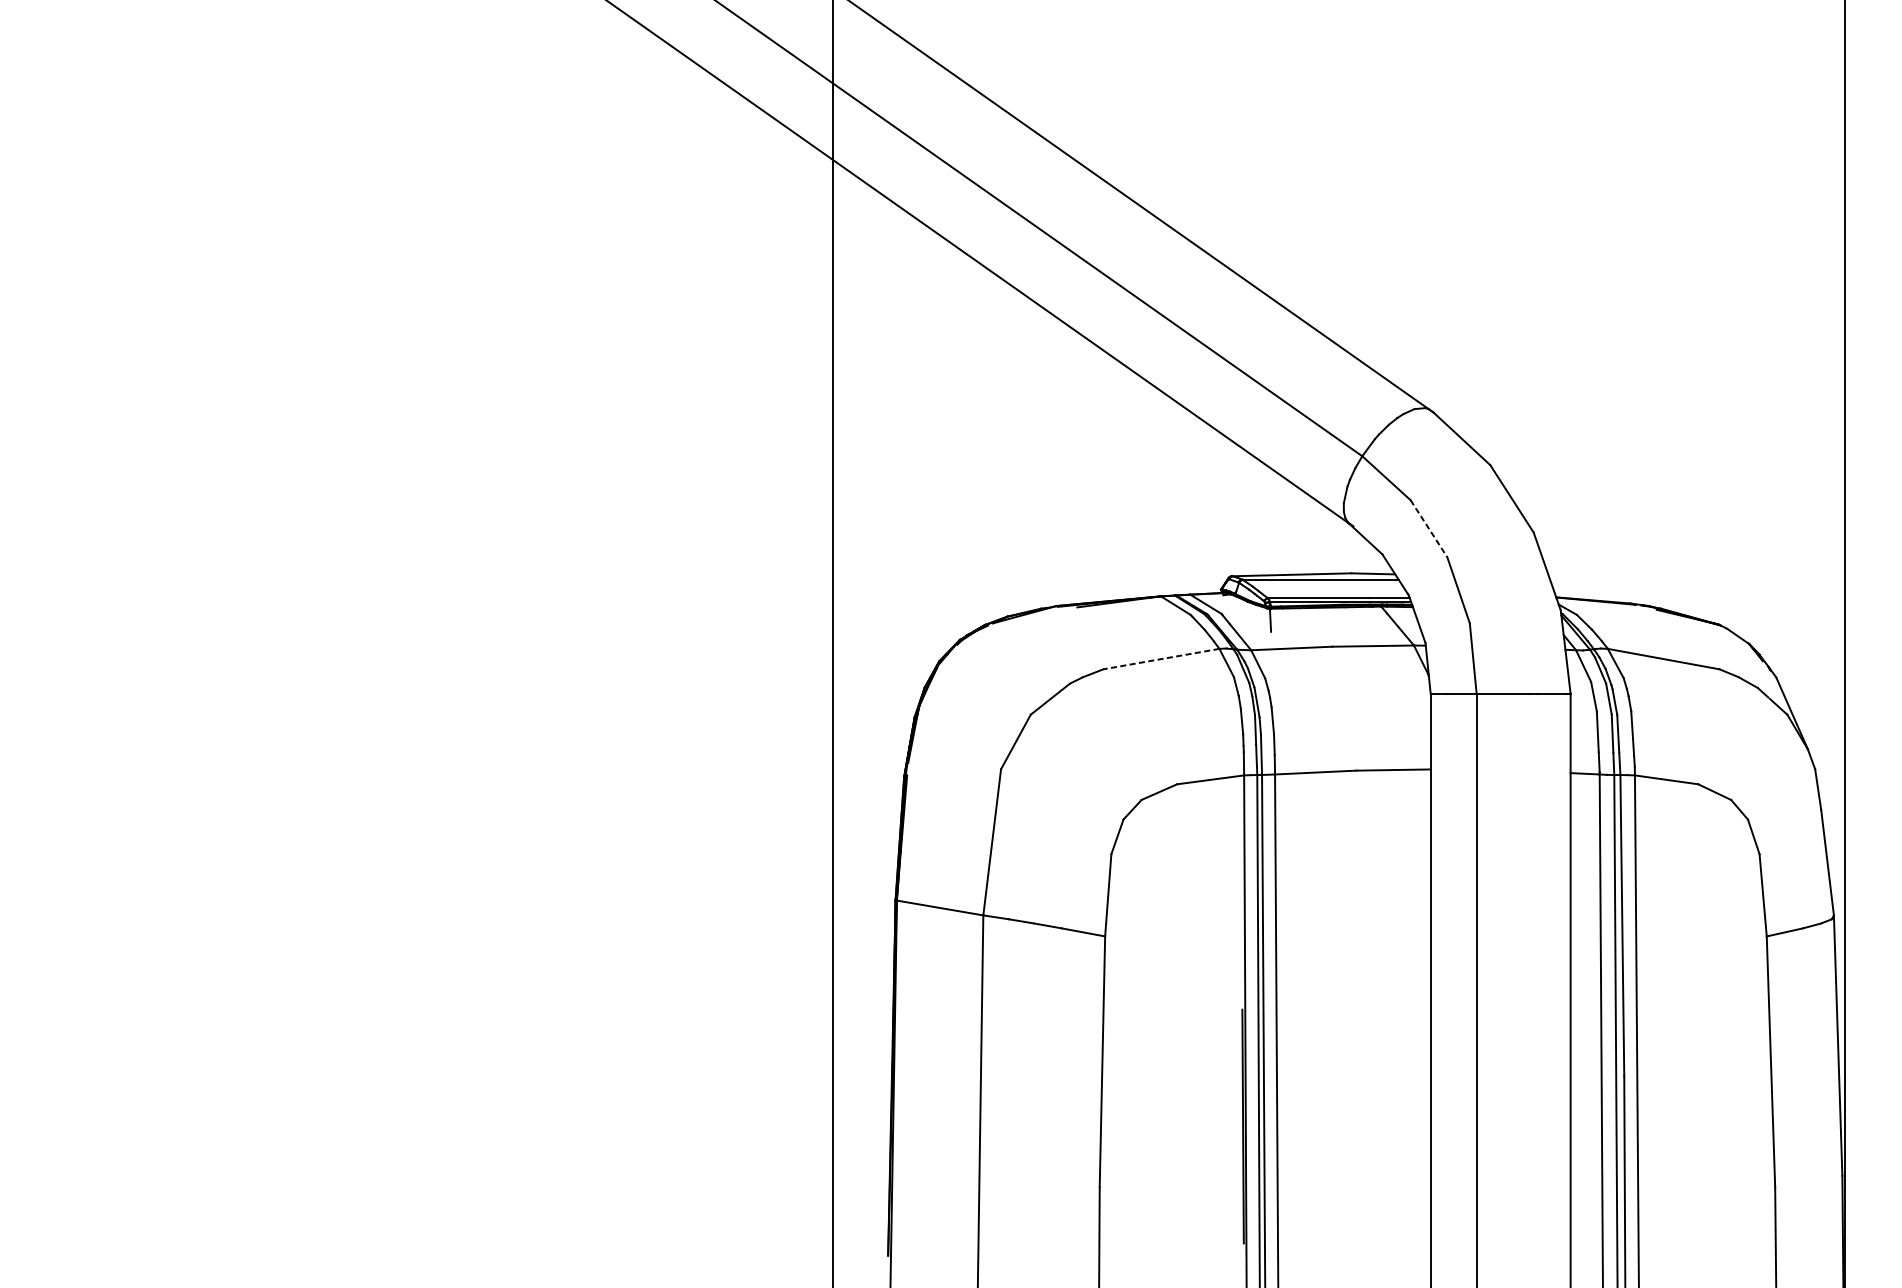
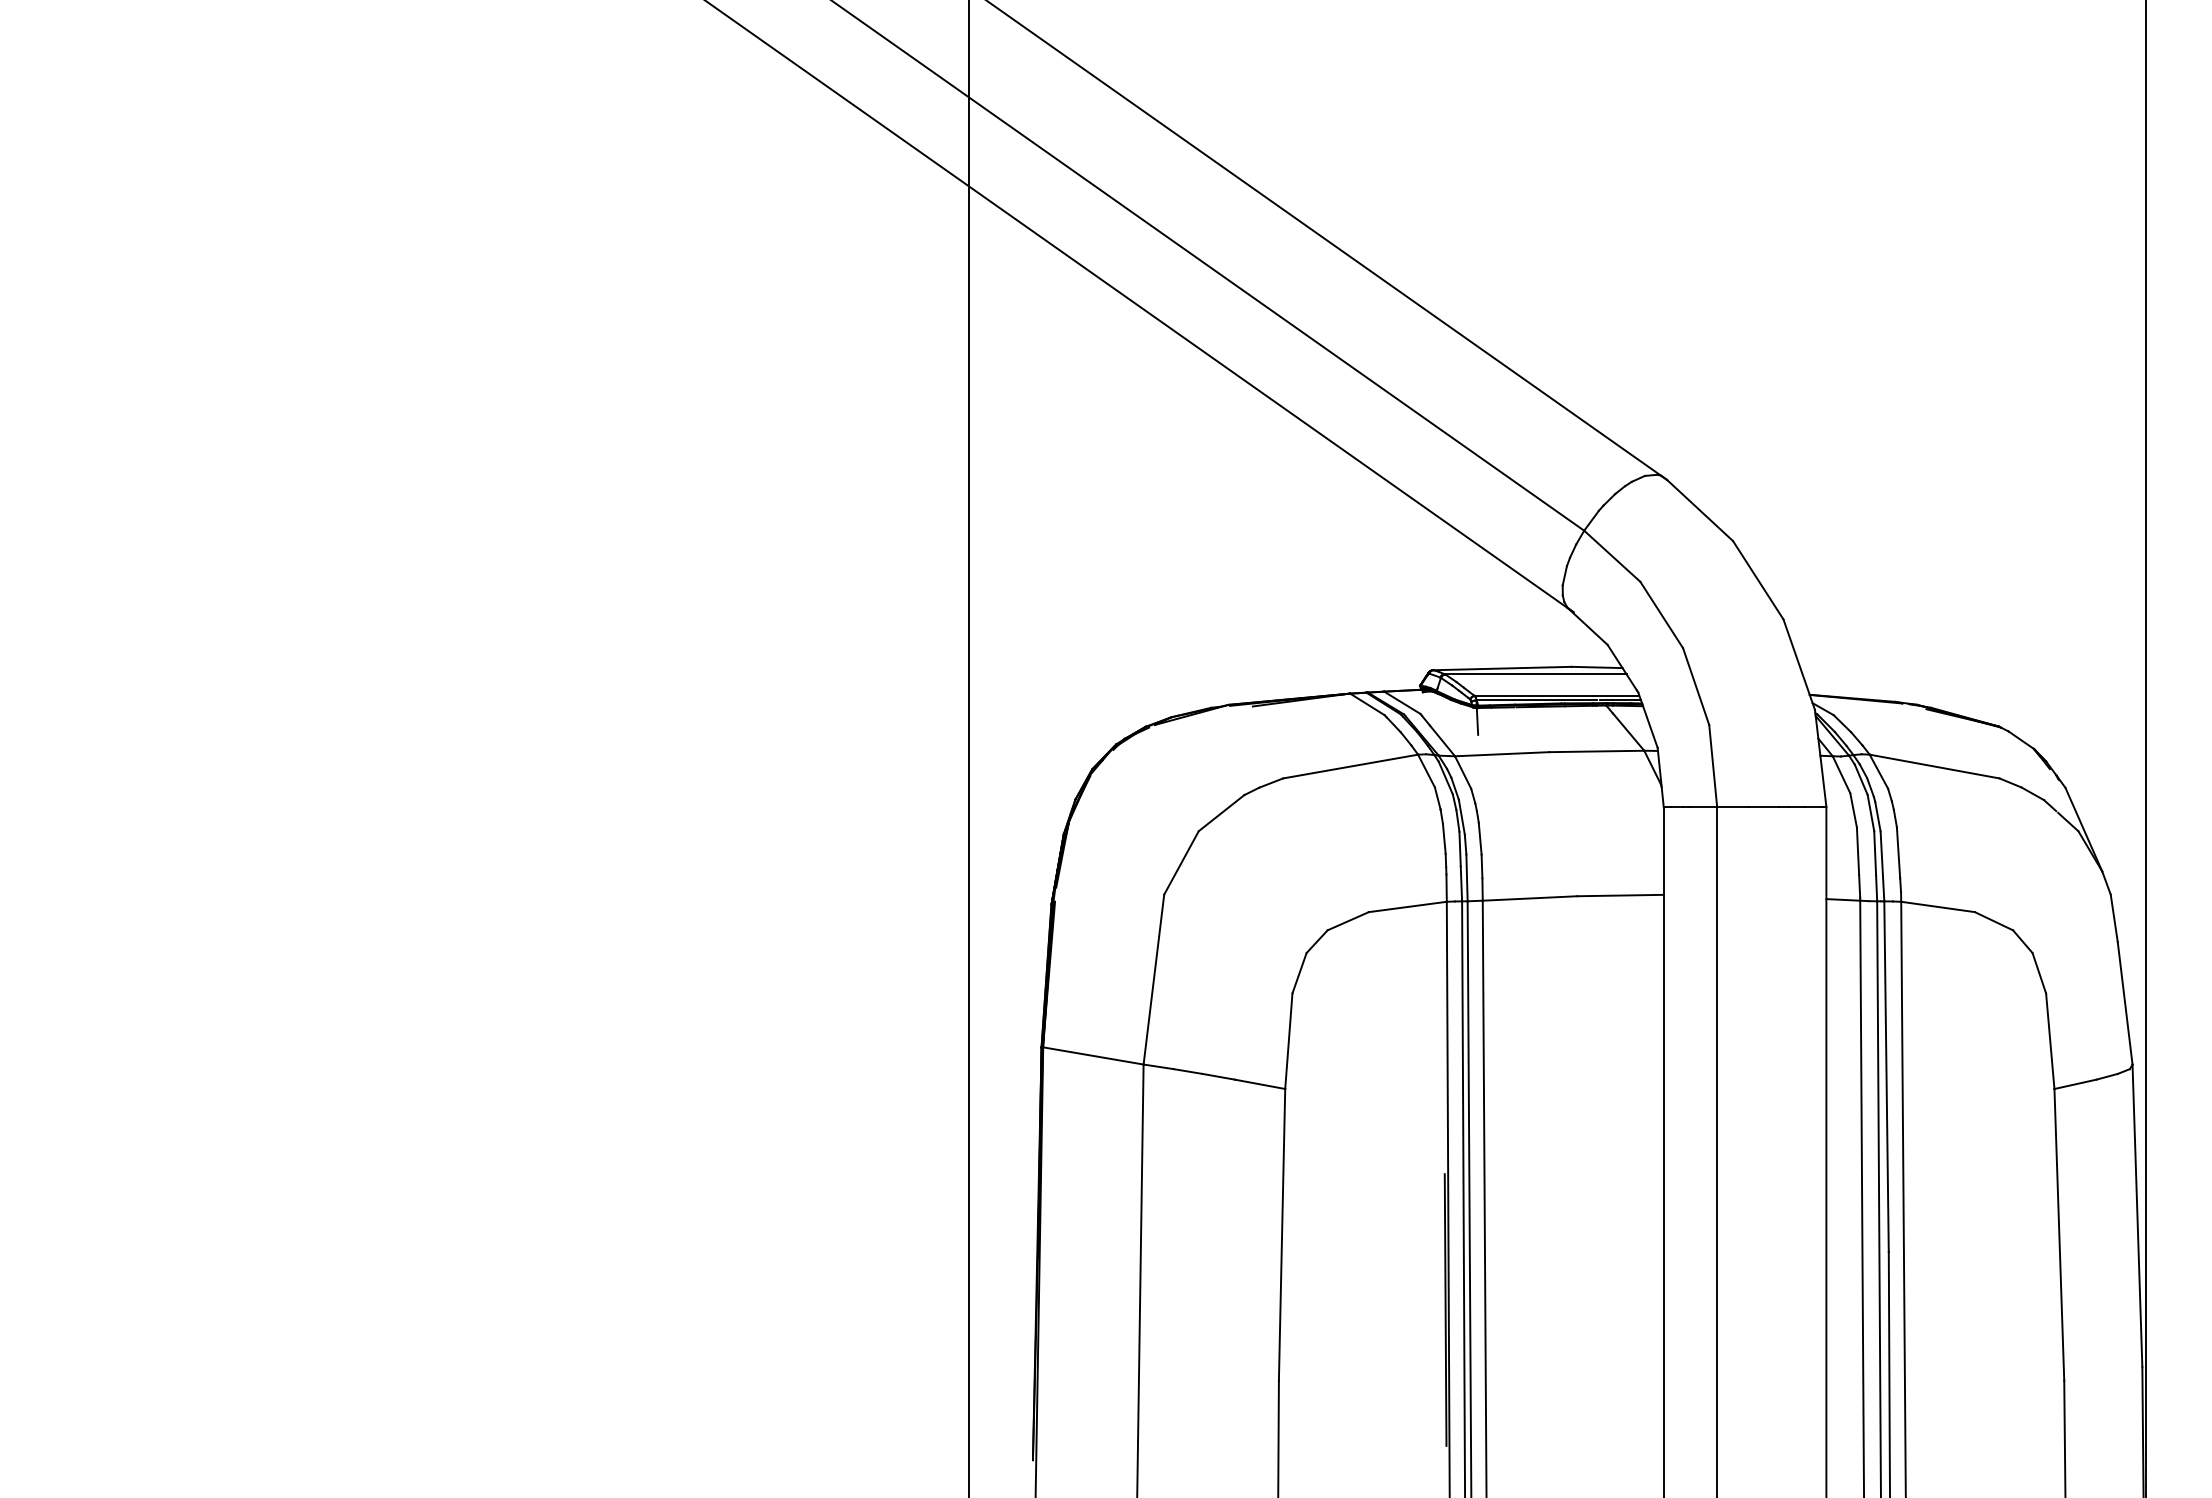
line: (1428, 529) -> (1661, 615), dashed -> solid
line: (1161, 659) -> (1350, 766), dashed -> solid

